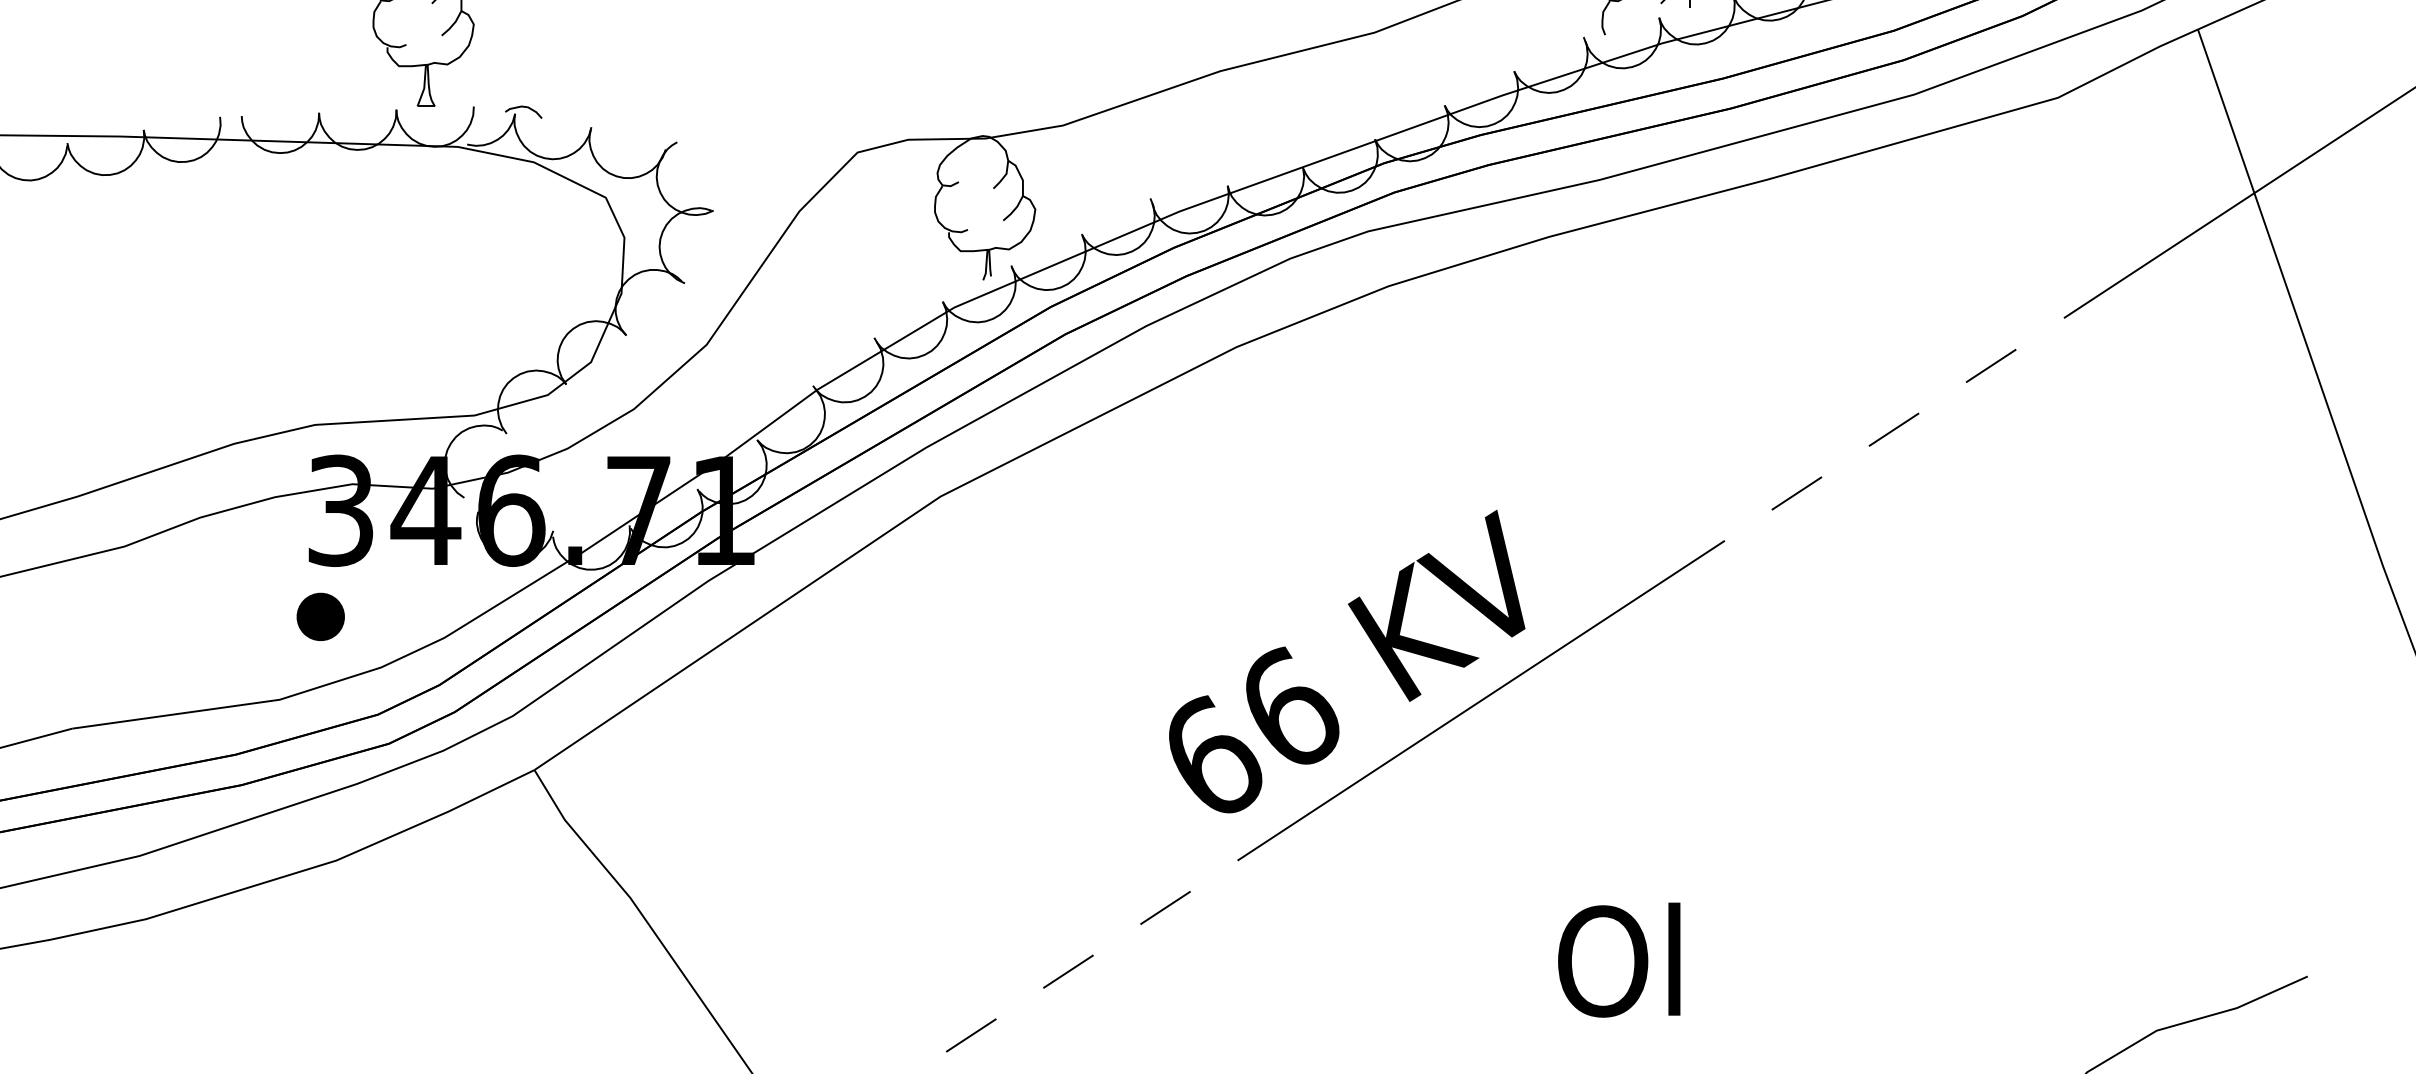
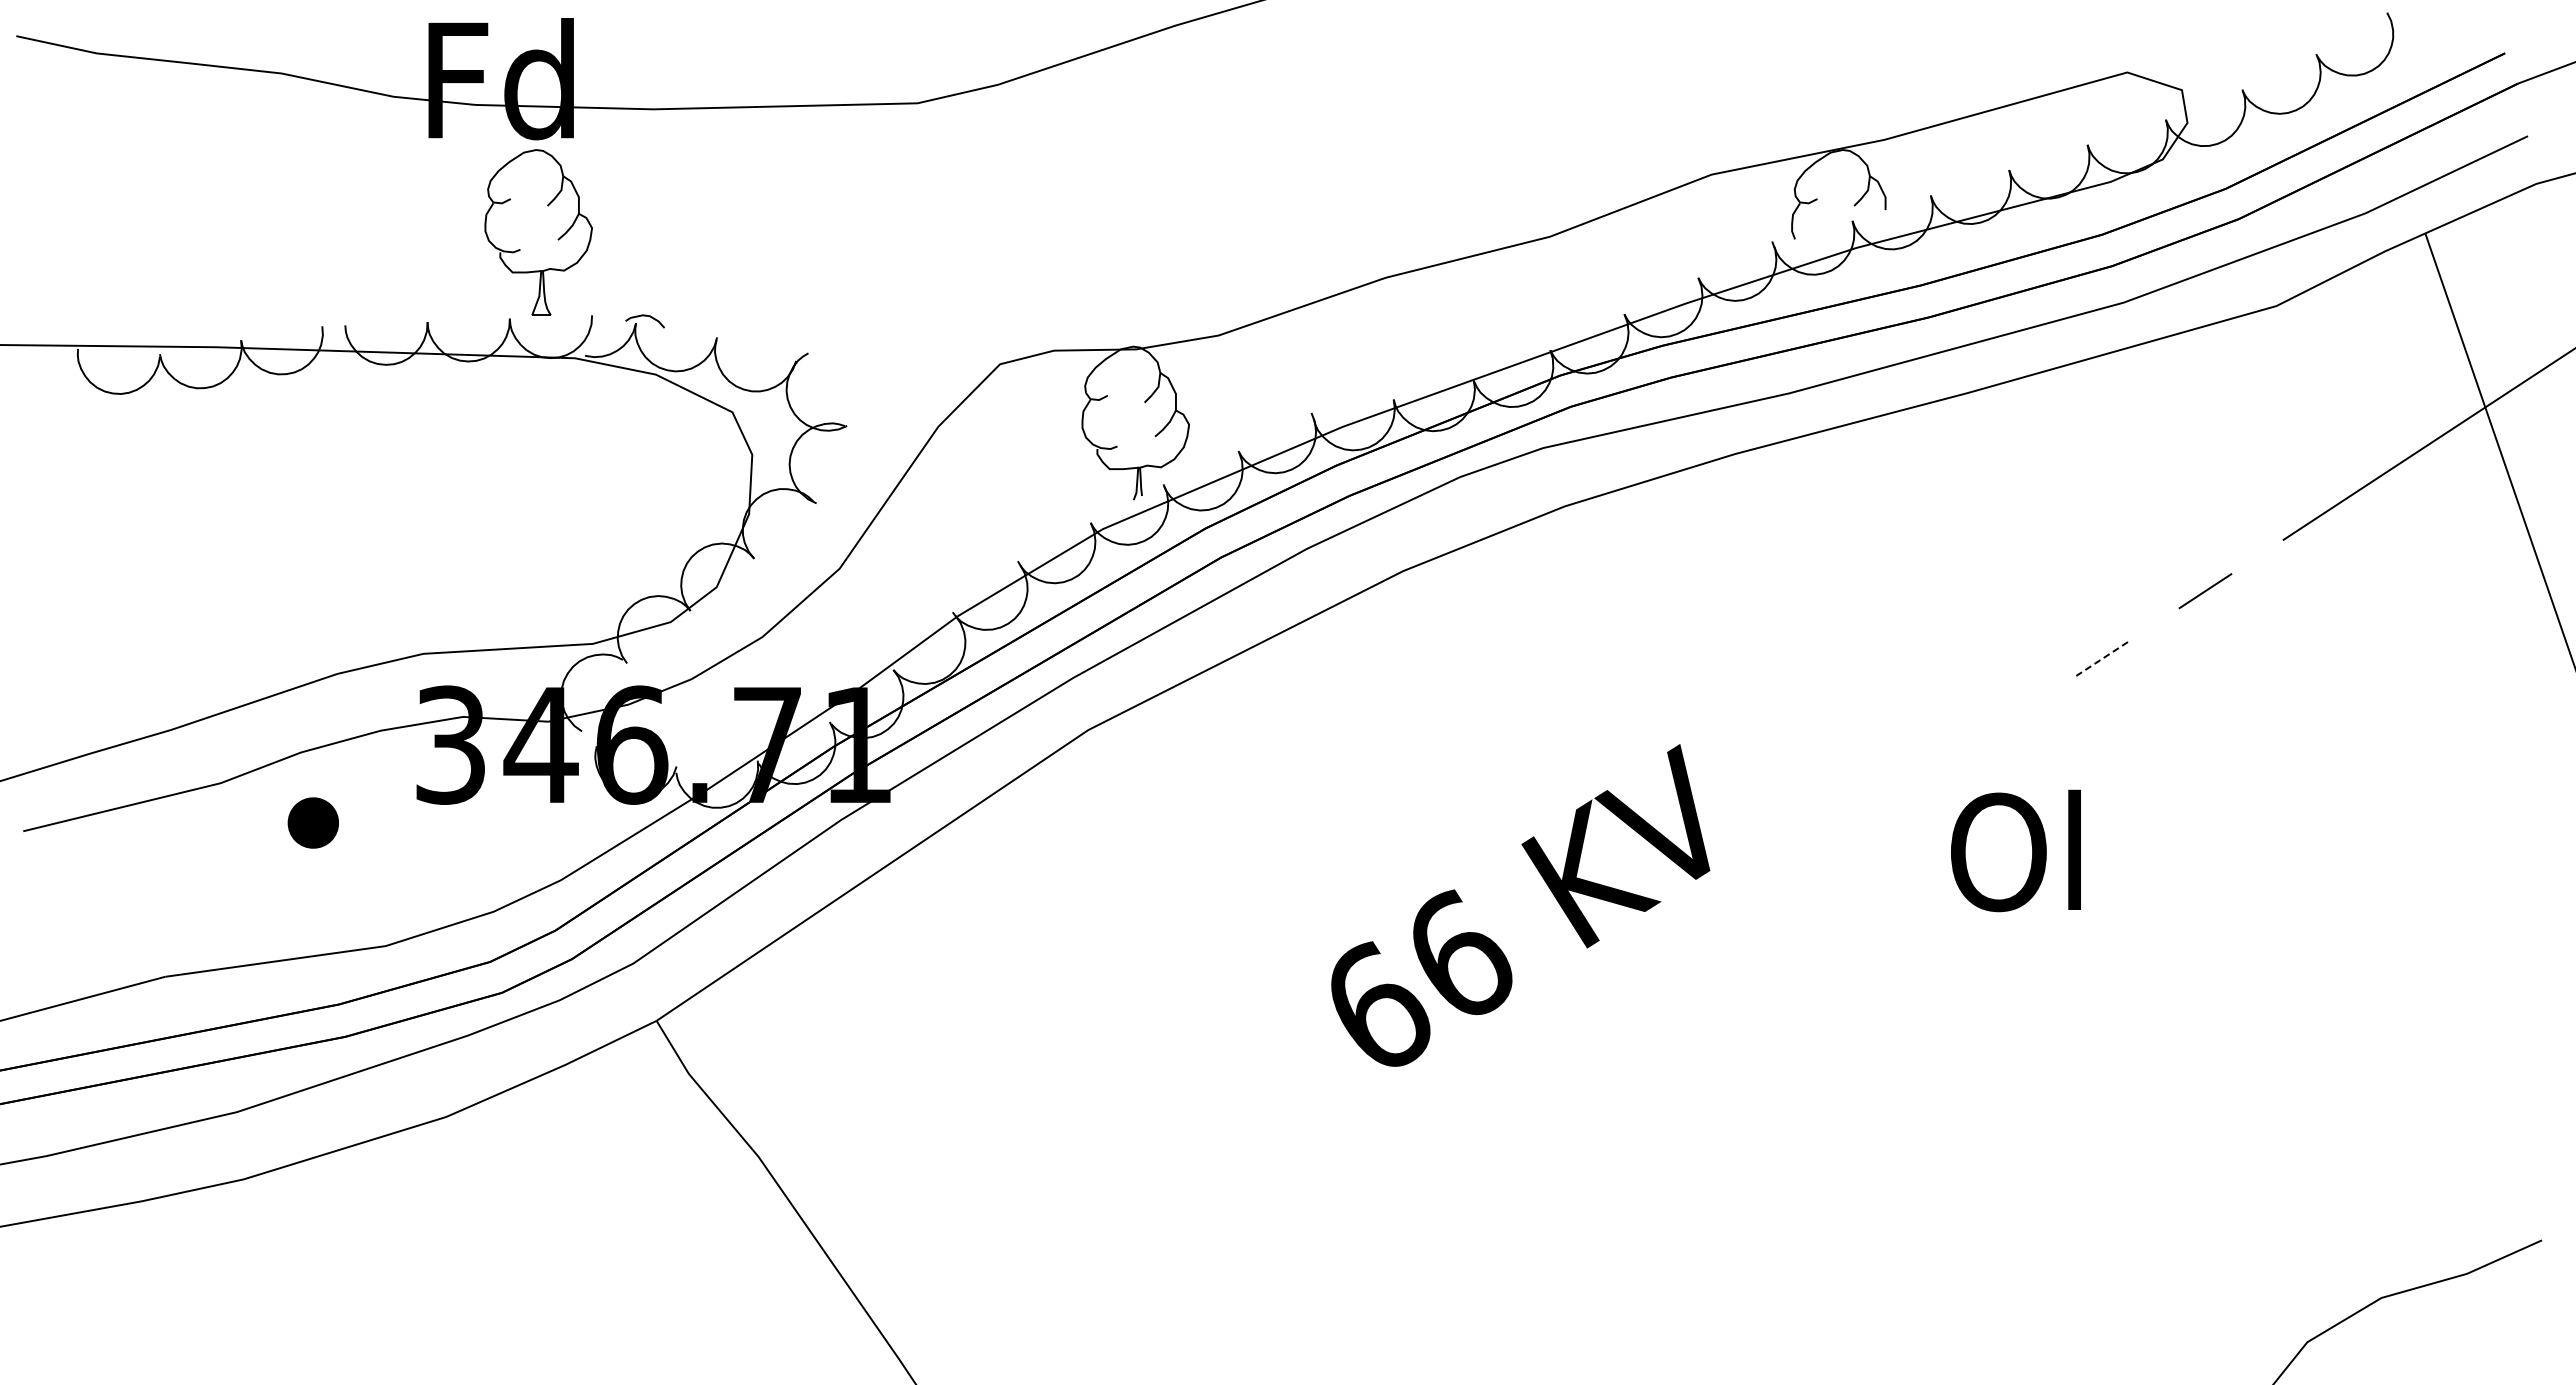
line: (1894, 429) -> (2102, 658), solid -> dashed
line: (1796, 493) -> (1998, 726), removed
part: (319, 616) -> (312, 822), moved
line: (1481, 700) -> (1663, 946), removed
line: (1165, 907) -> (1327, 1167), removed
text: (1618, 959) -> (2015, 850), moved
line: (1068, 971) -> (1224, 1235), removed
line: (970, 1034) -> (1120, 1302), removed

